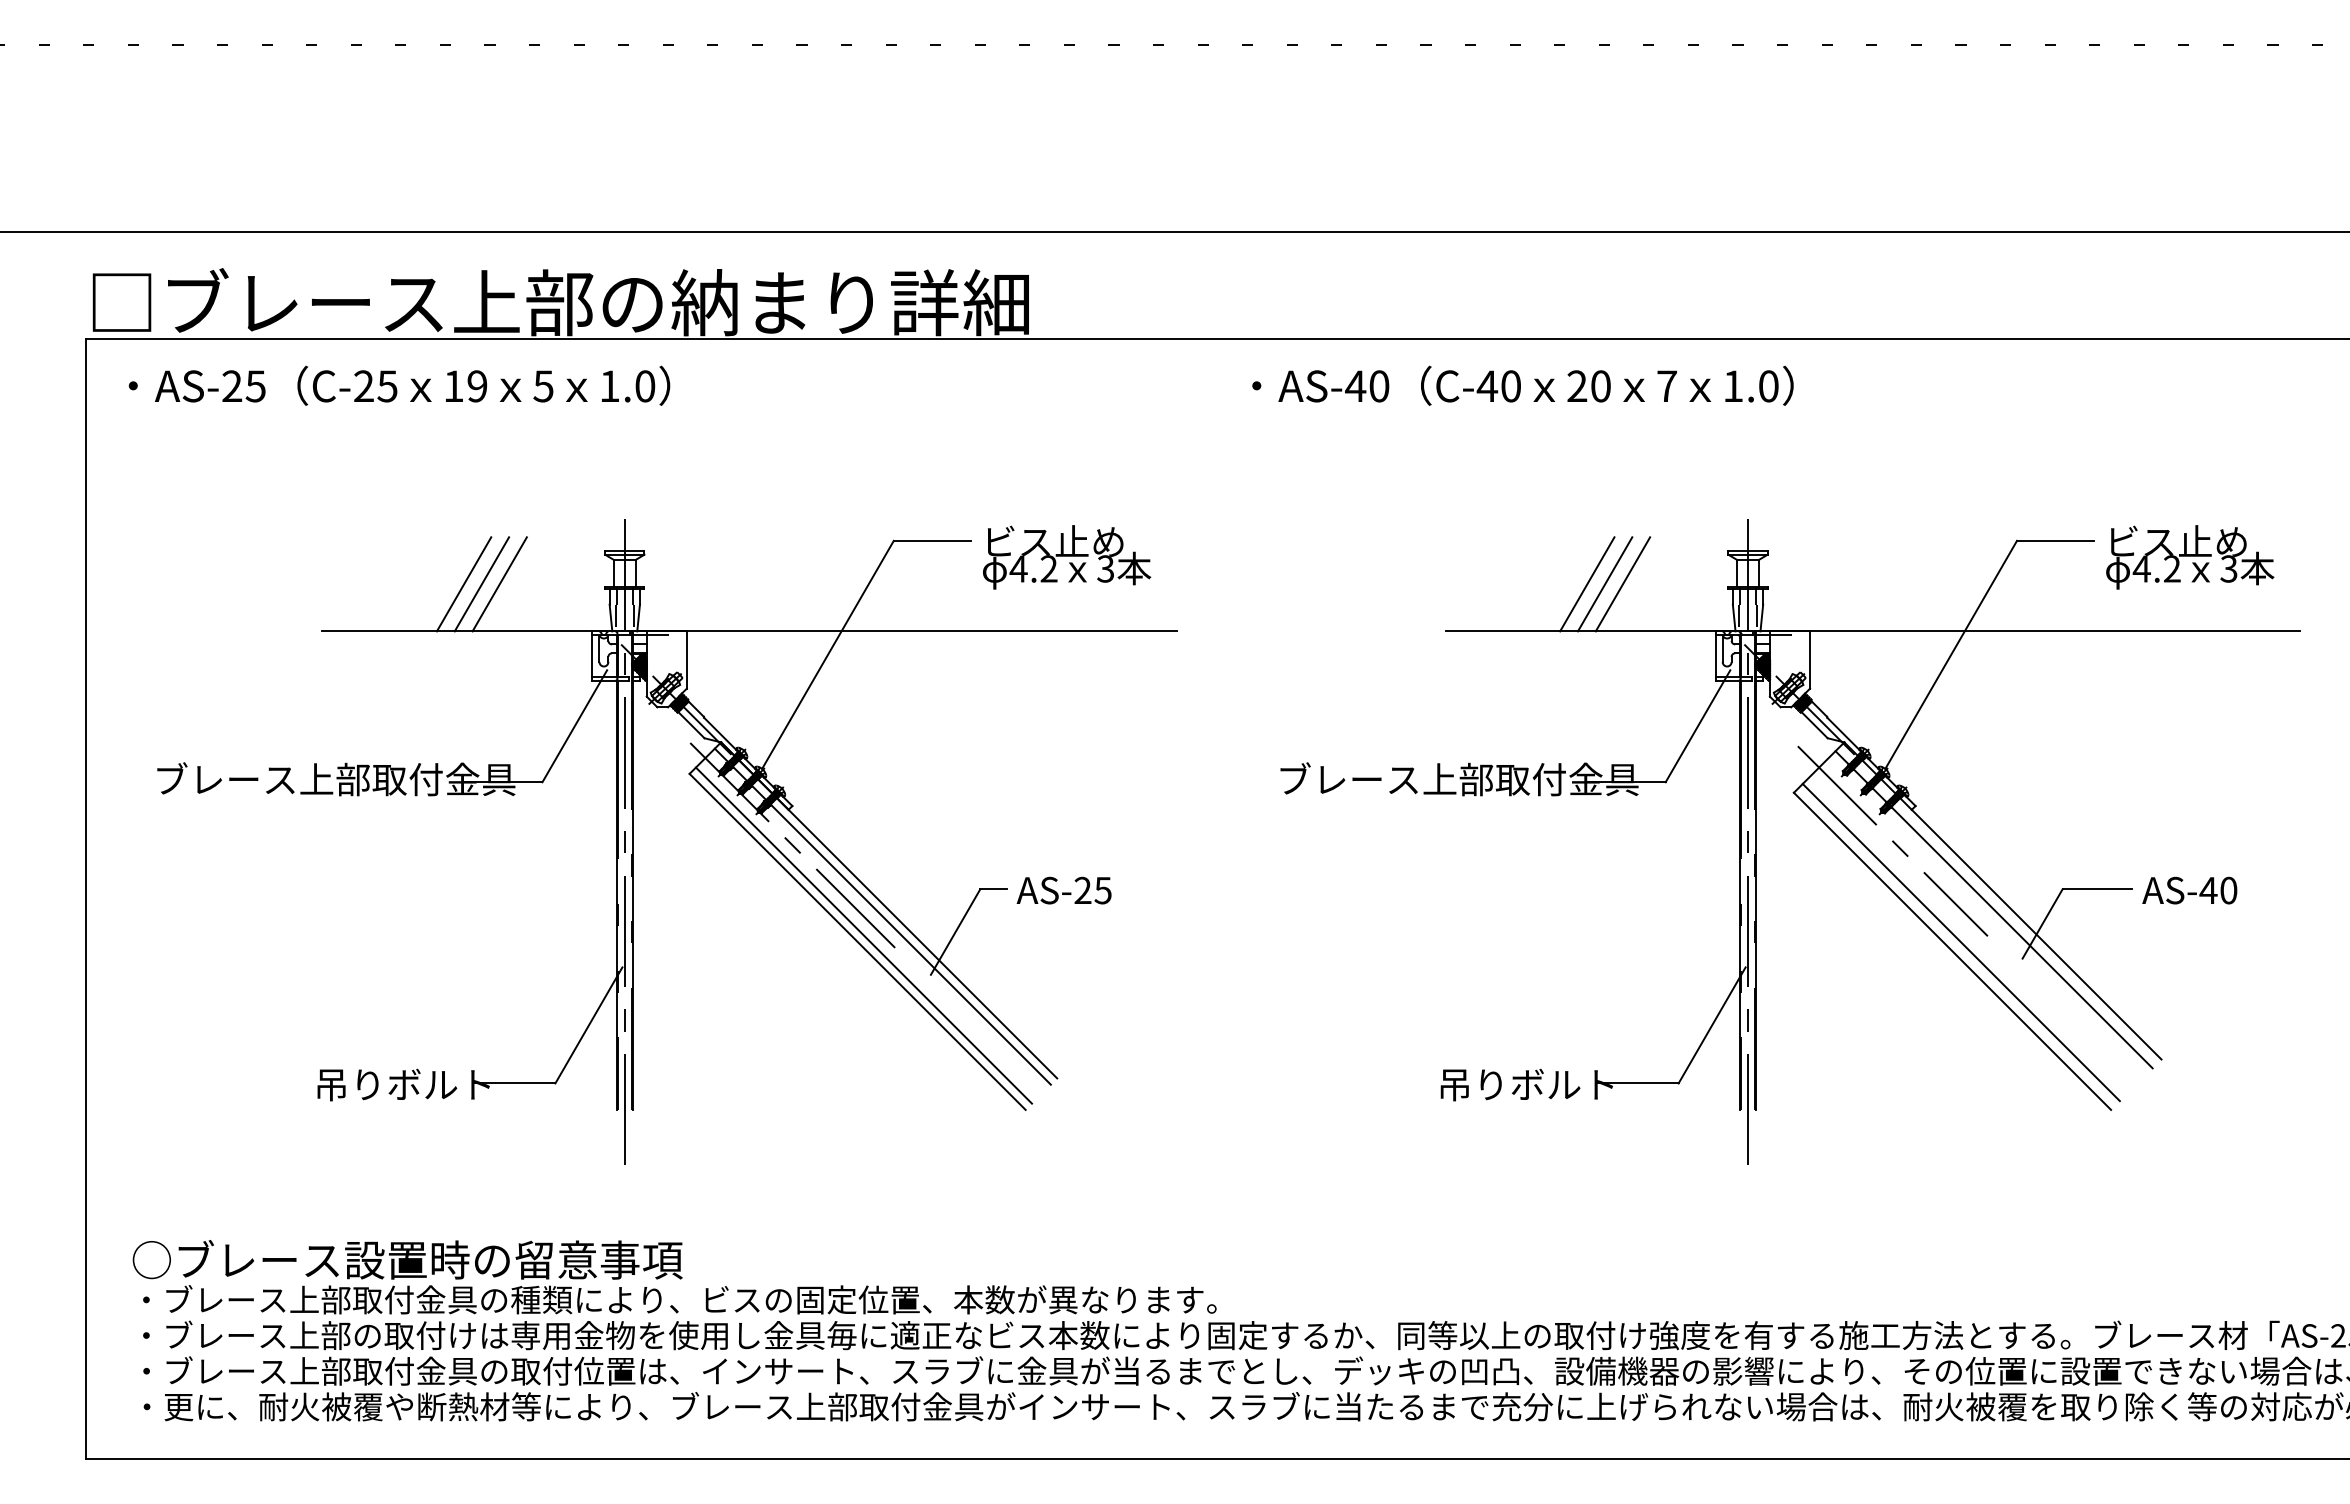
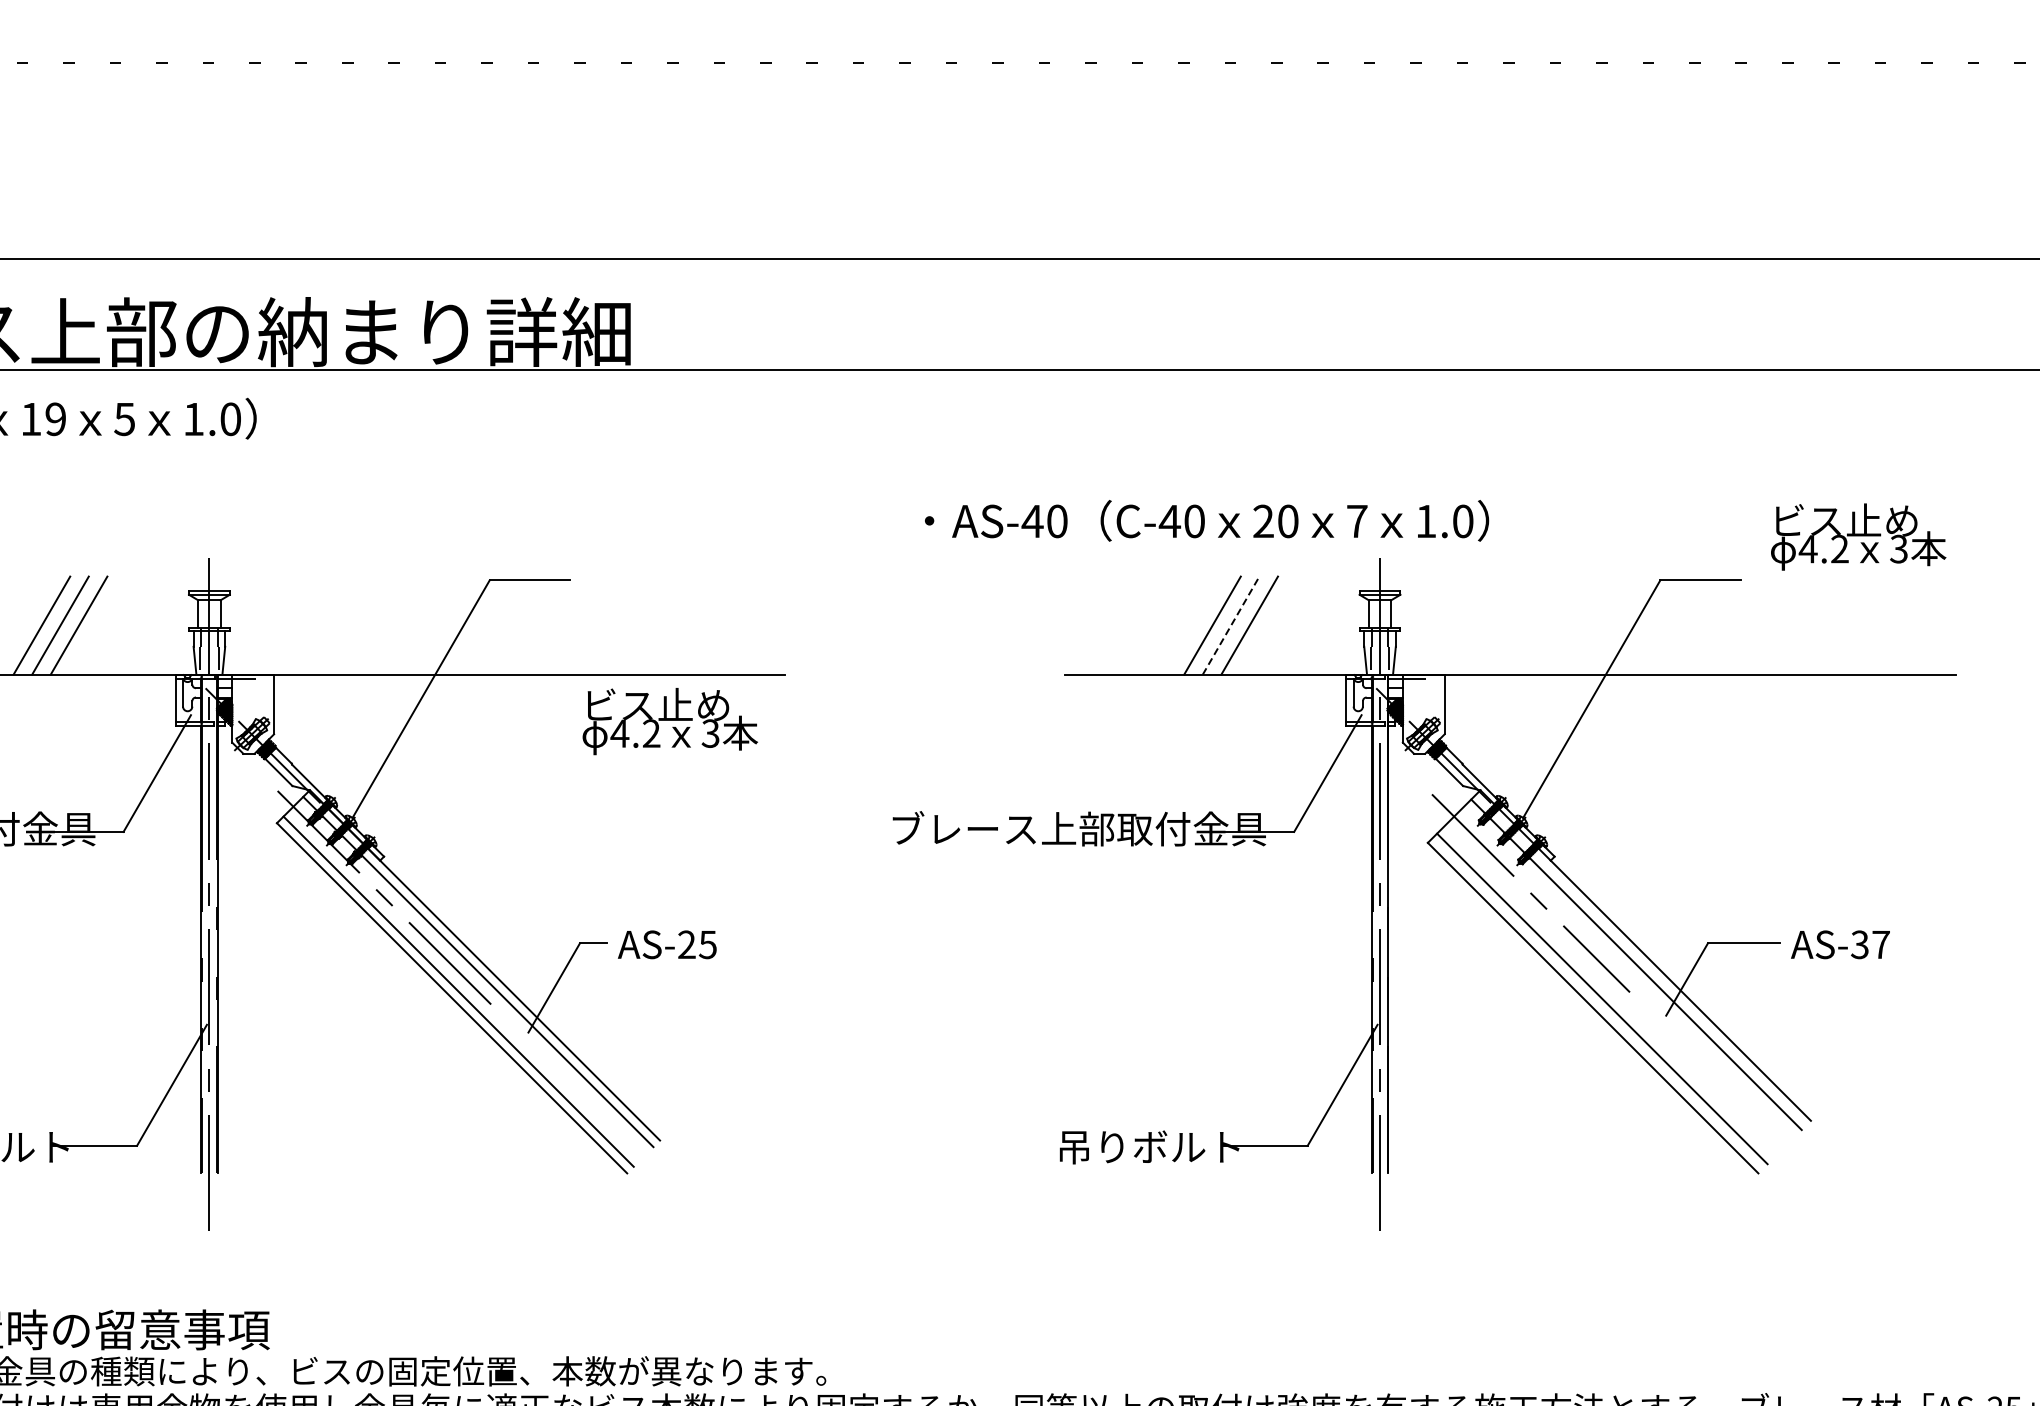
text: (1522, 385) -> (1206, 520), moved
text: (1067, 557) -> (670, 721), moved
text: (2190, 557) -> (1858, 537), moved
line: (1605, 583) -> (1231, 624), solid -> dashed
text: (2218, 890) -> (1870, 944), AS-40 -> AS-37

